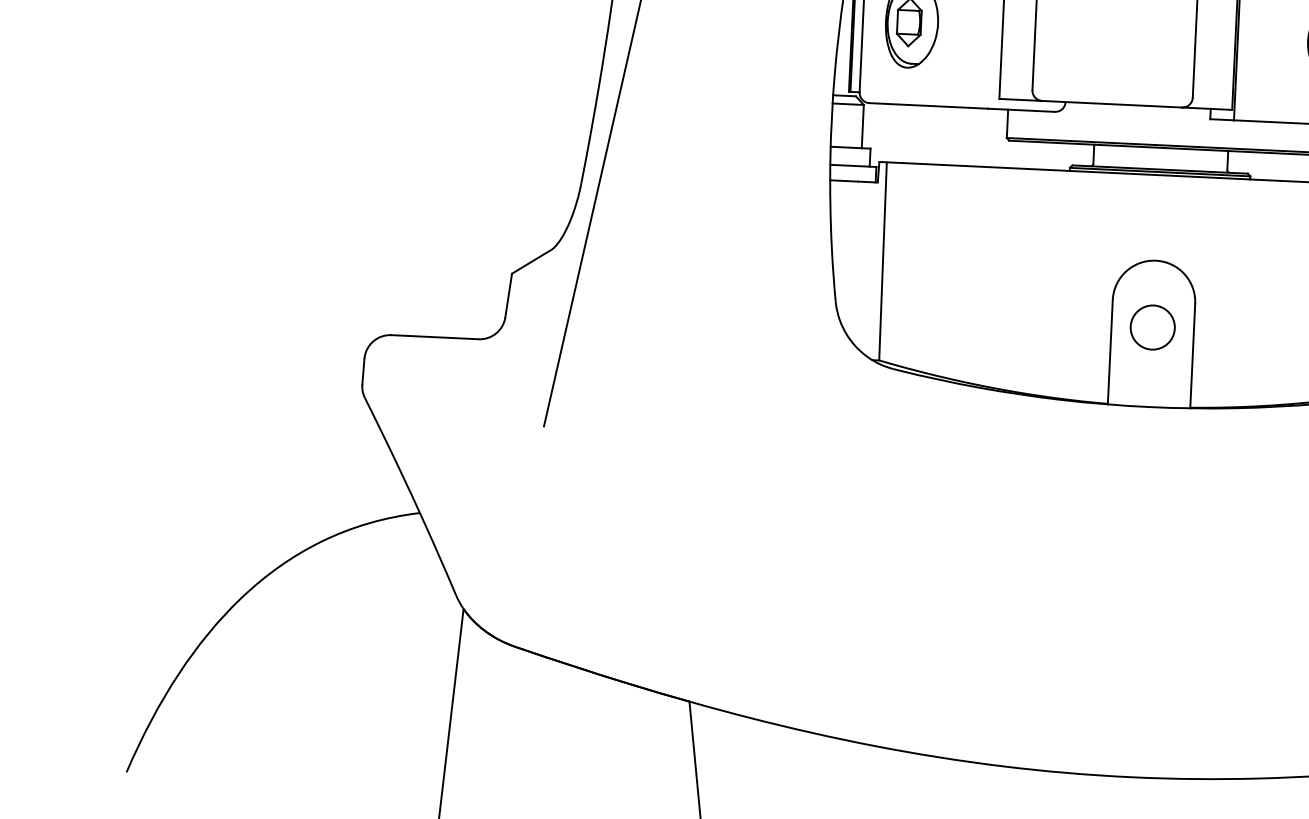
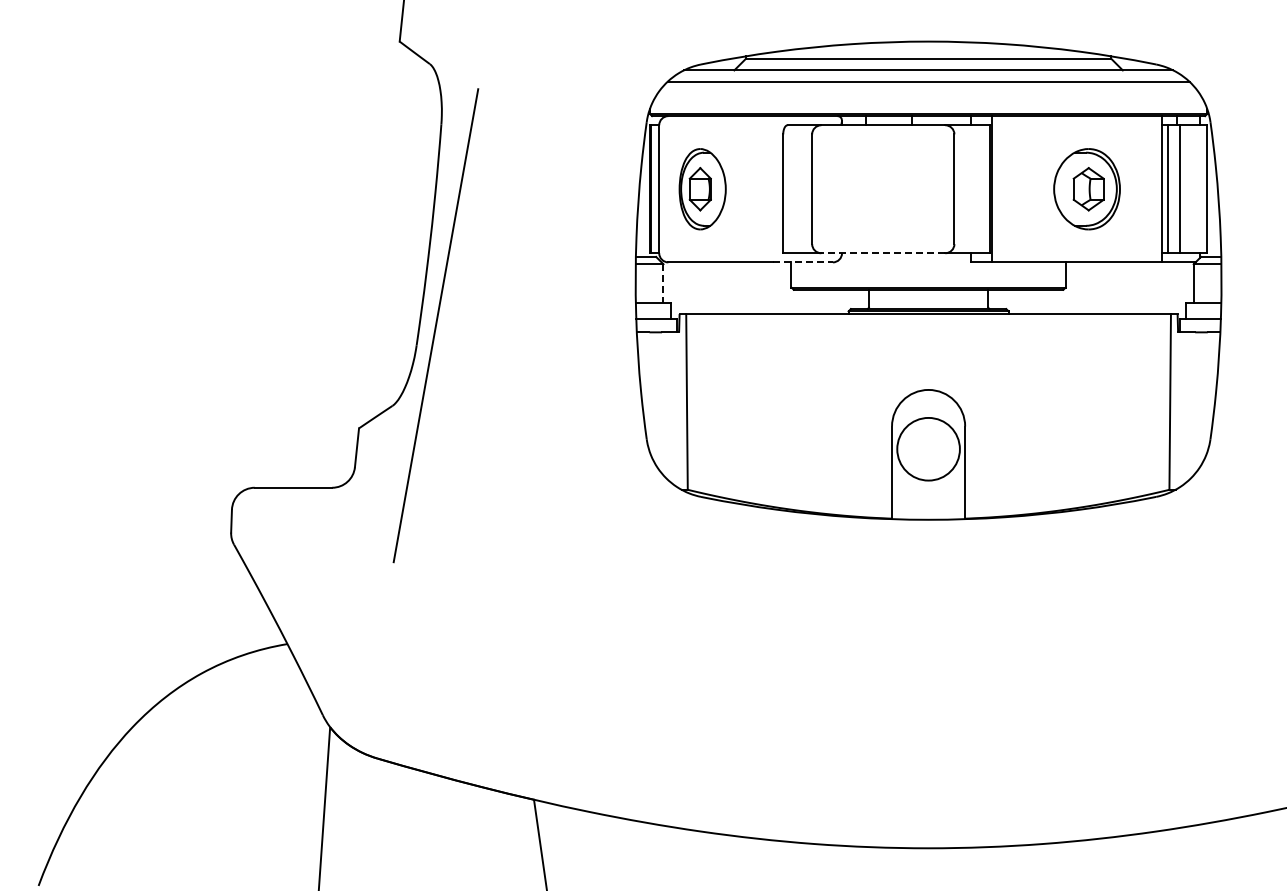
line: (1112, 104) -> (883, 253), solid -> dashed
line: (1021, 110) -> (803, 262), solid -> dashed
line: (862, 126) -> (663, 283), solid -> dashed
circle: (1152, 326) -> (928, 448), size x1.6

